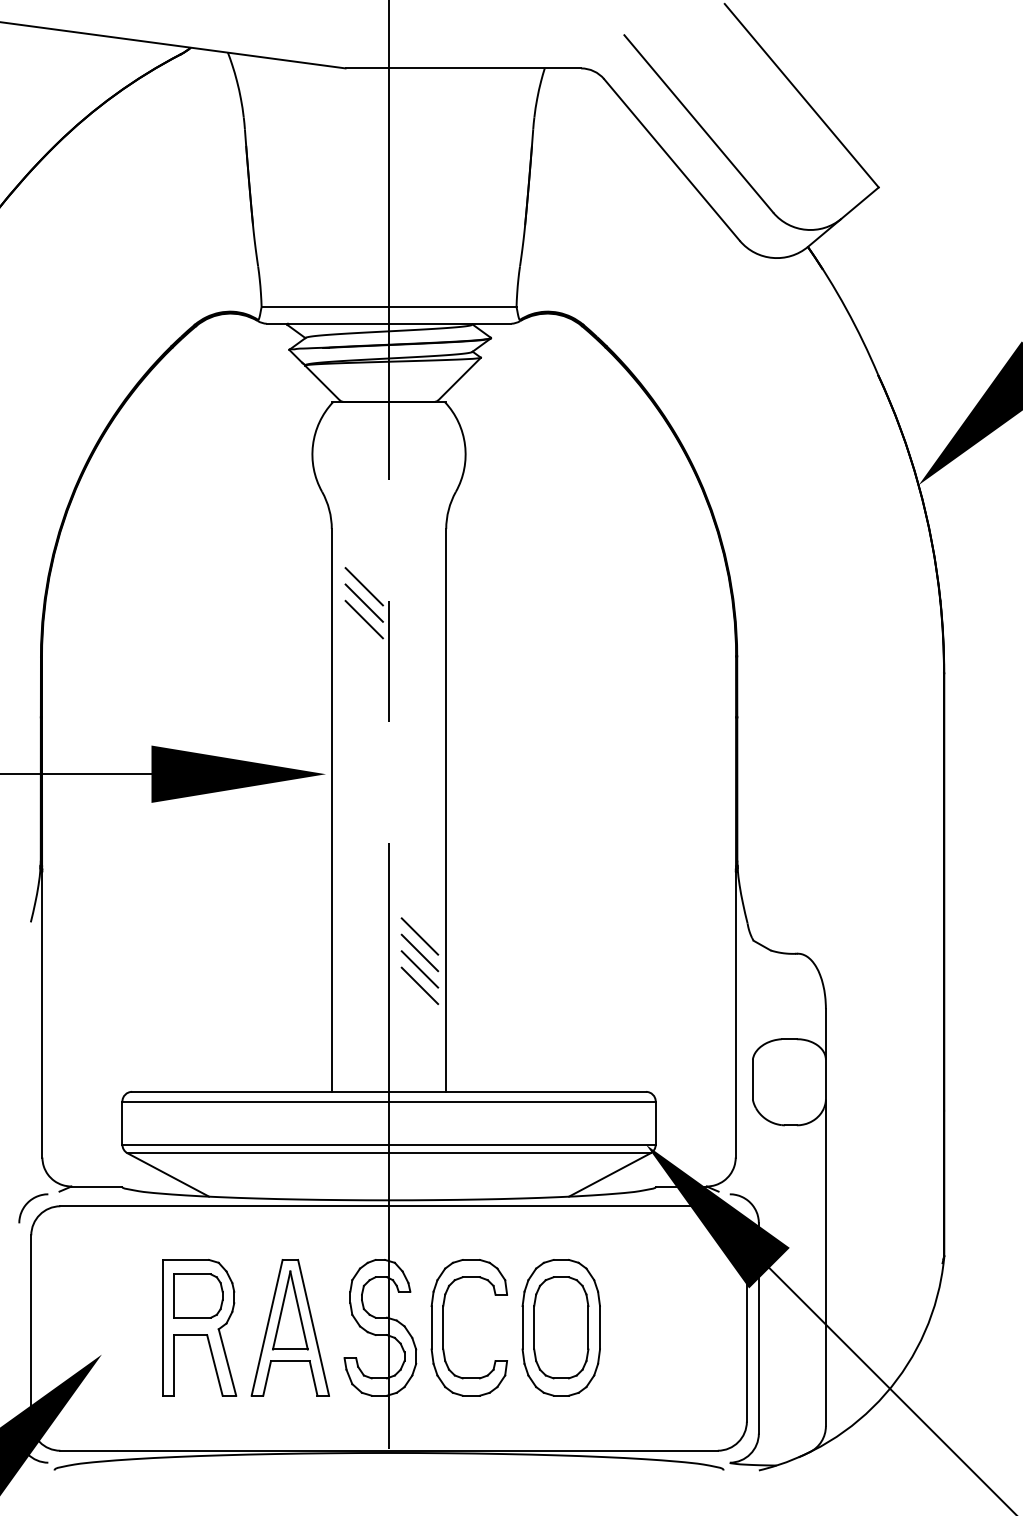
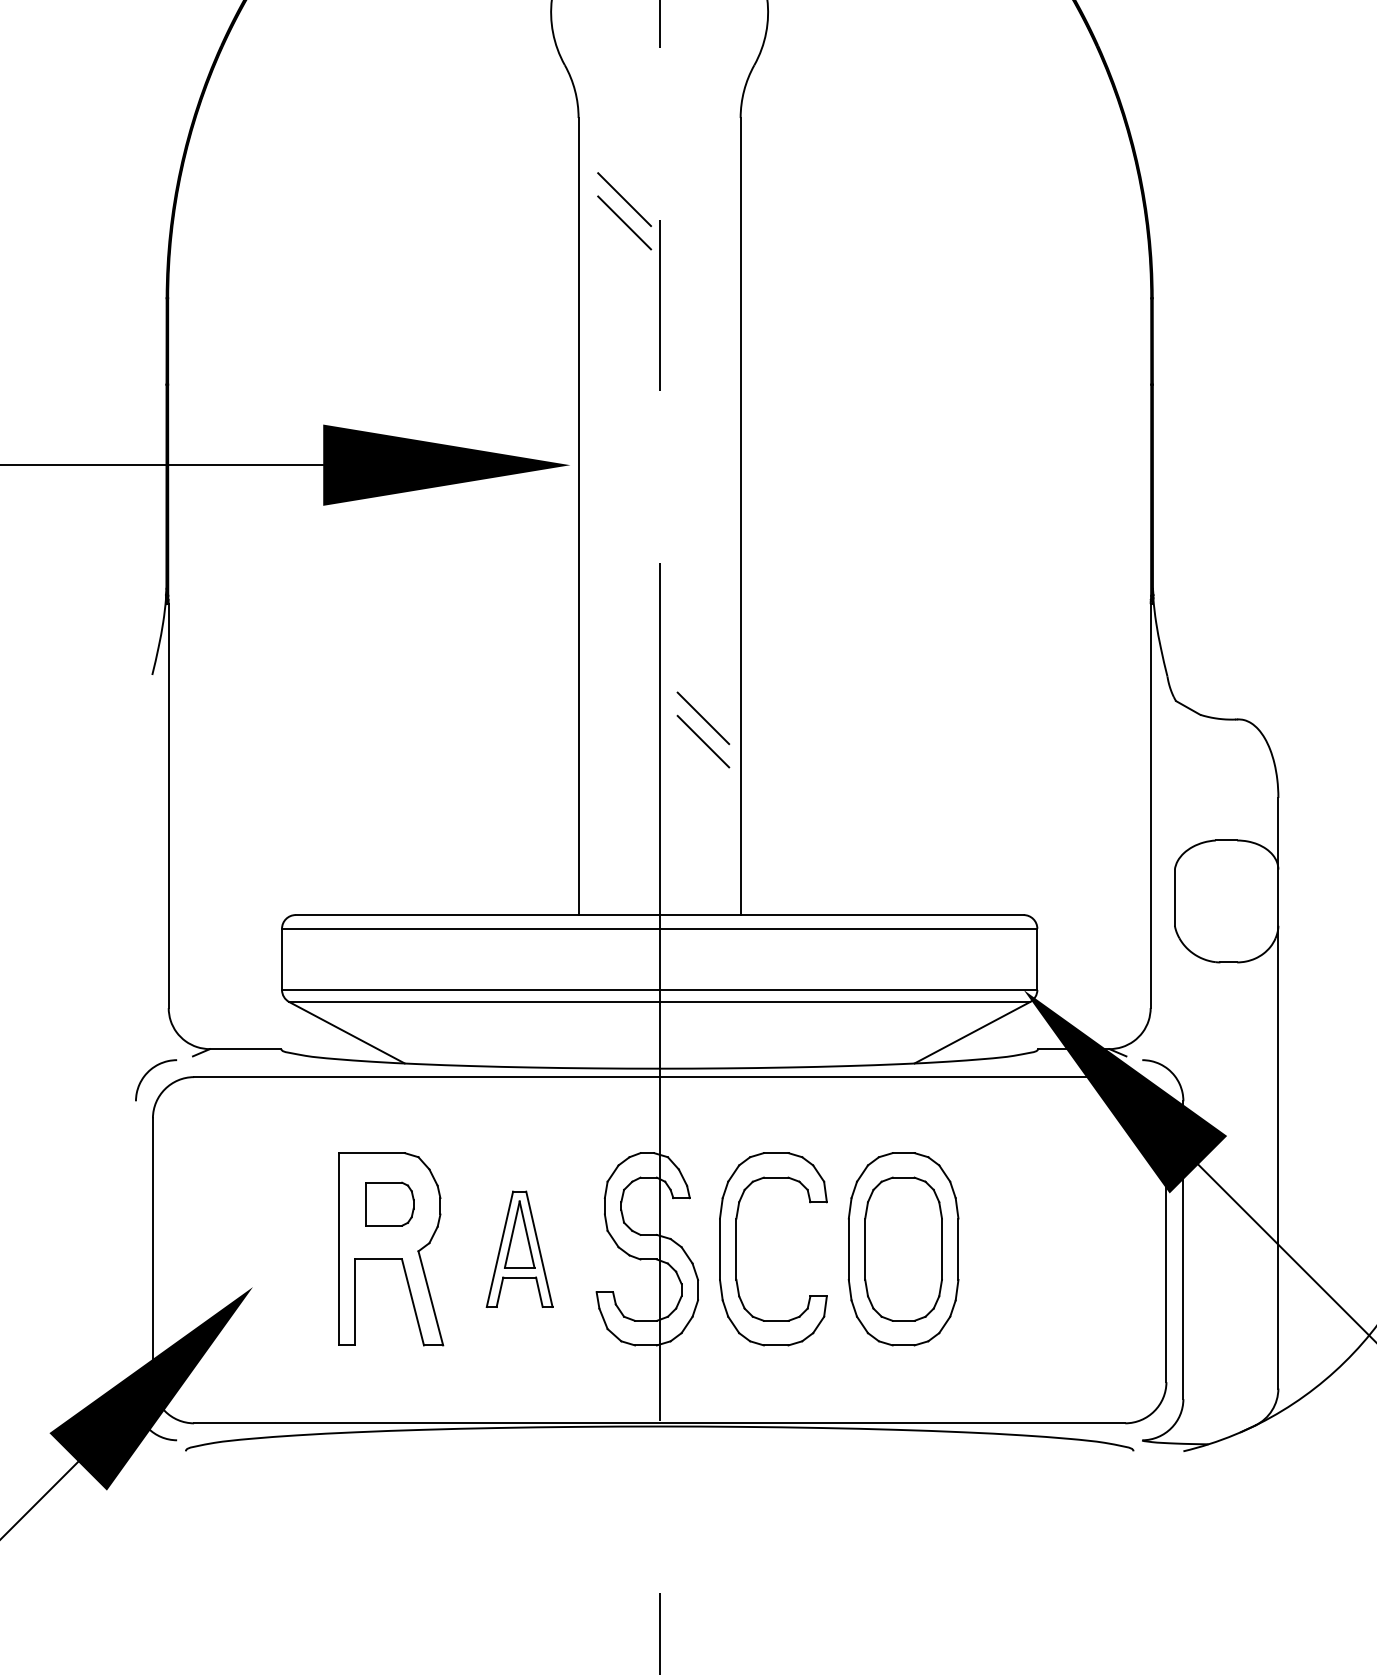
line: (363, 619) -> (623, 246), removed
line: (419, 936) -> (702, 695), removed
line: (419, 985) -> (702, 764), removed
part: (198, 1295) -> (389, 1203), size x0.7
part: (289, 1327) -> (518, 1248), size x0.6

